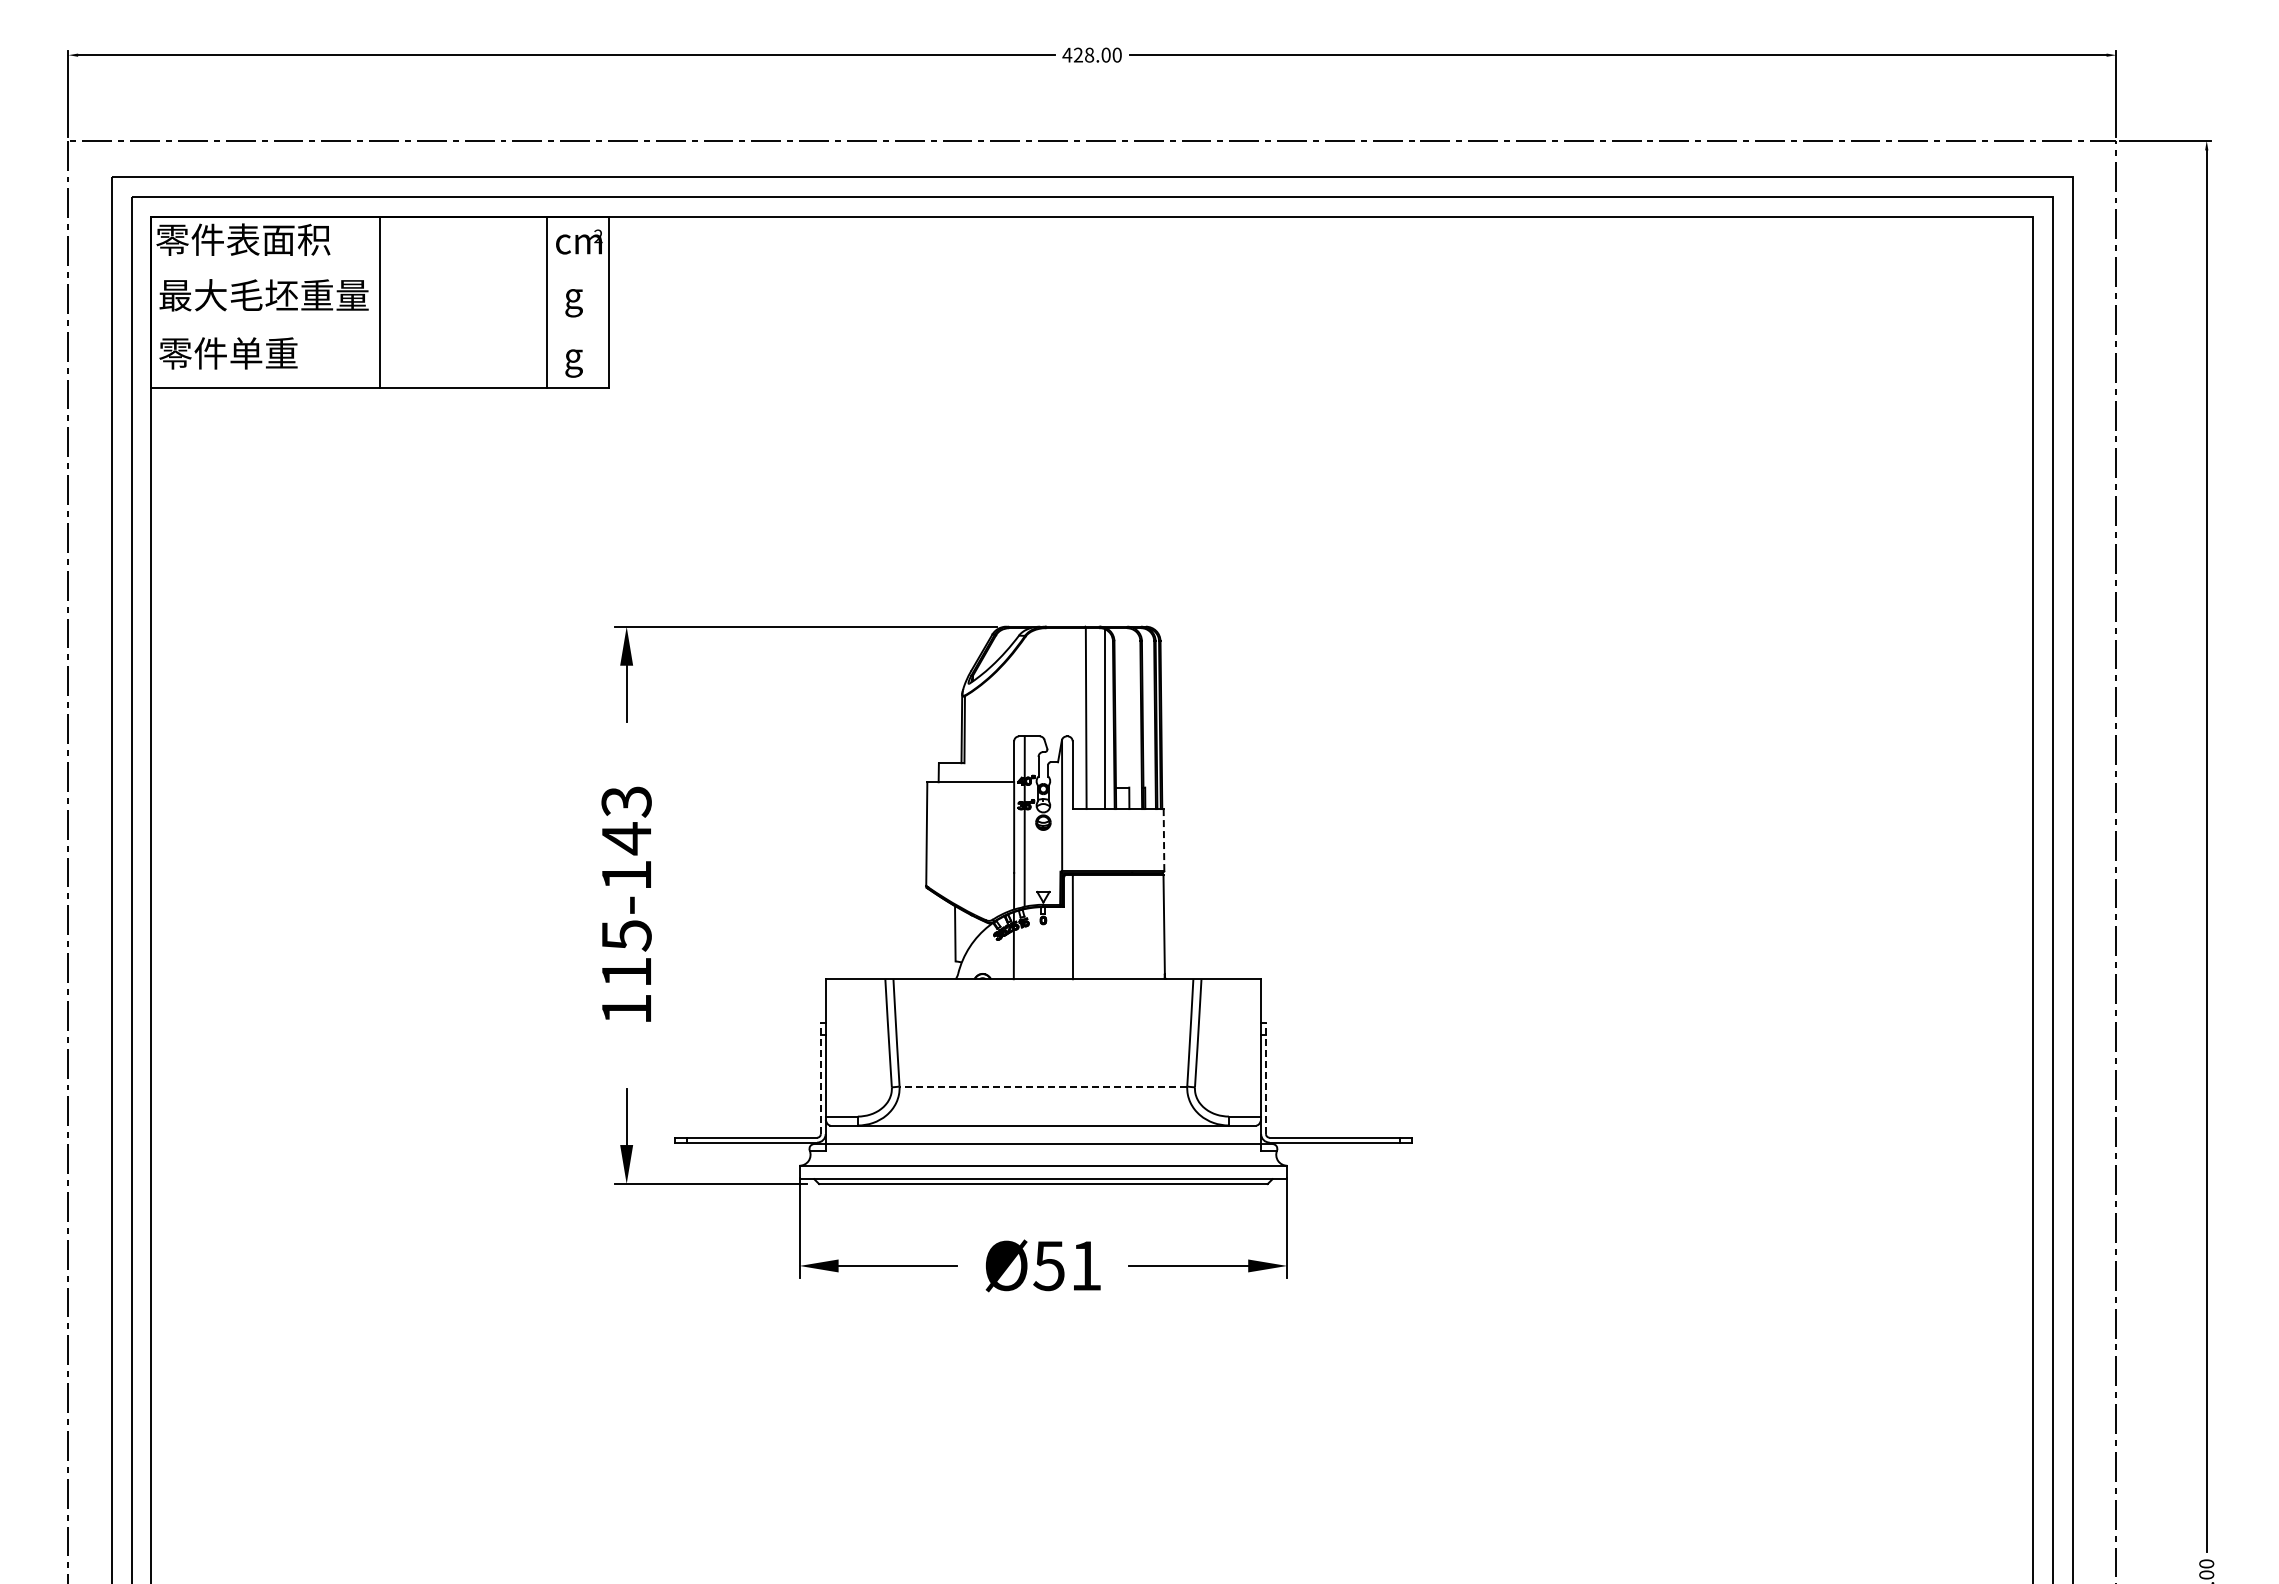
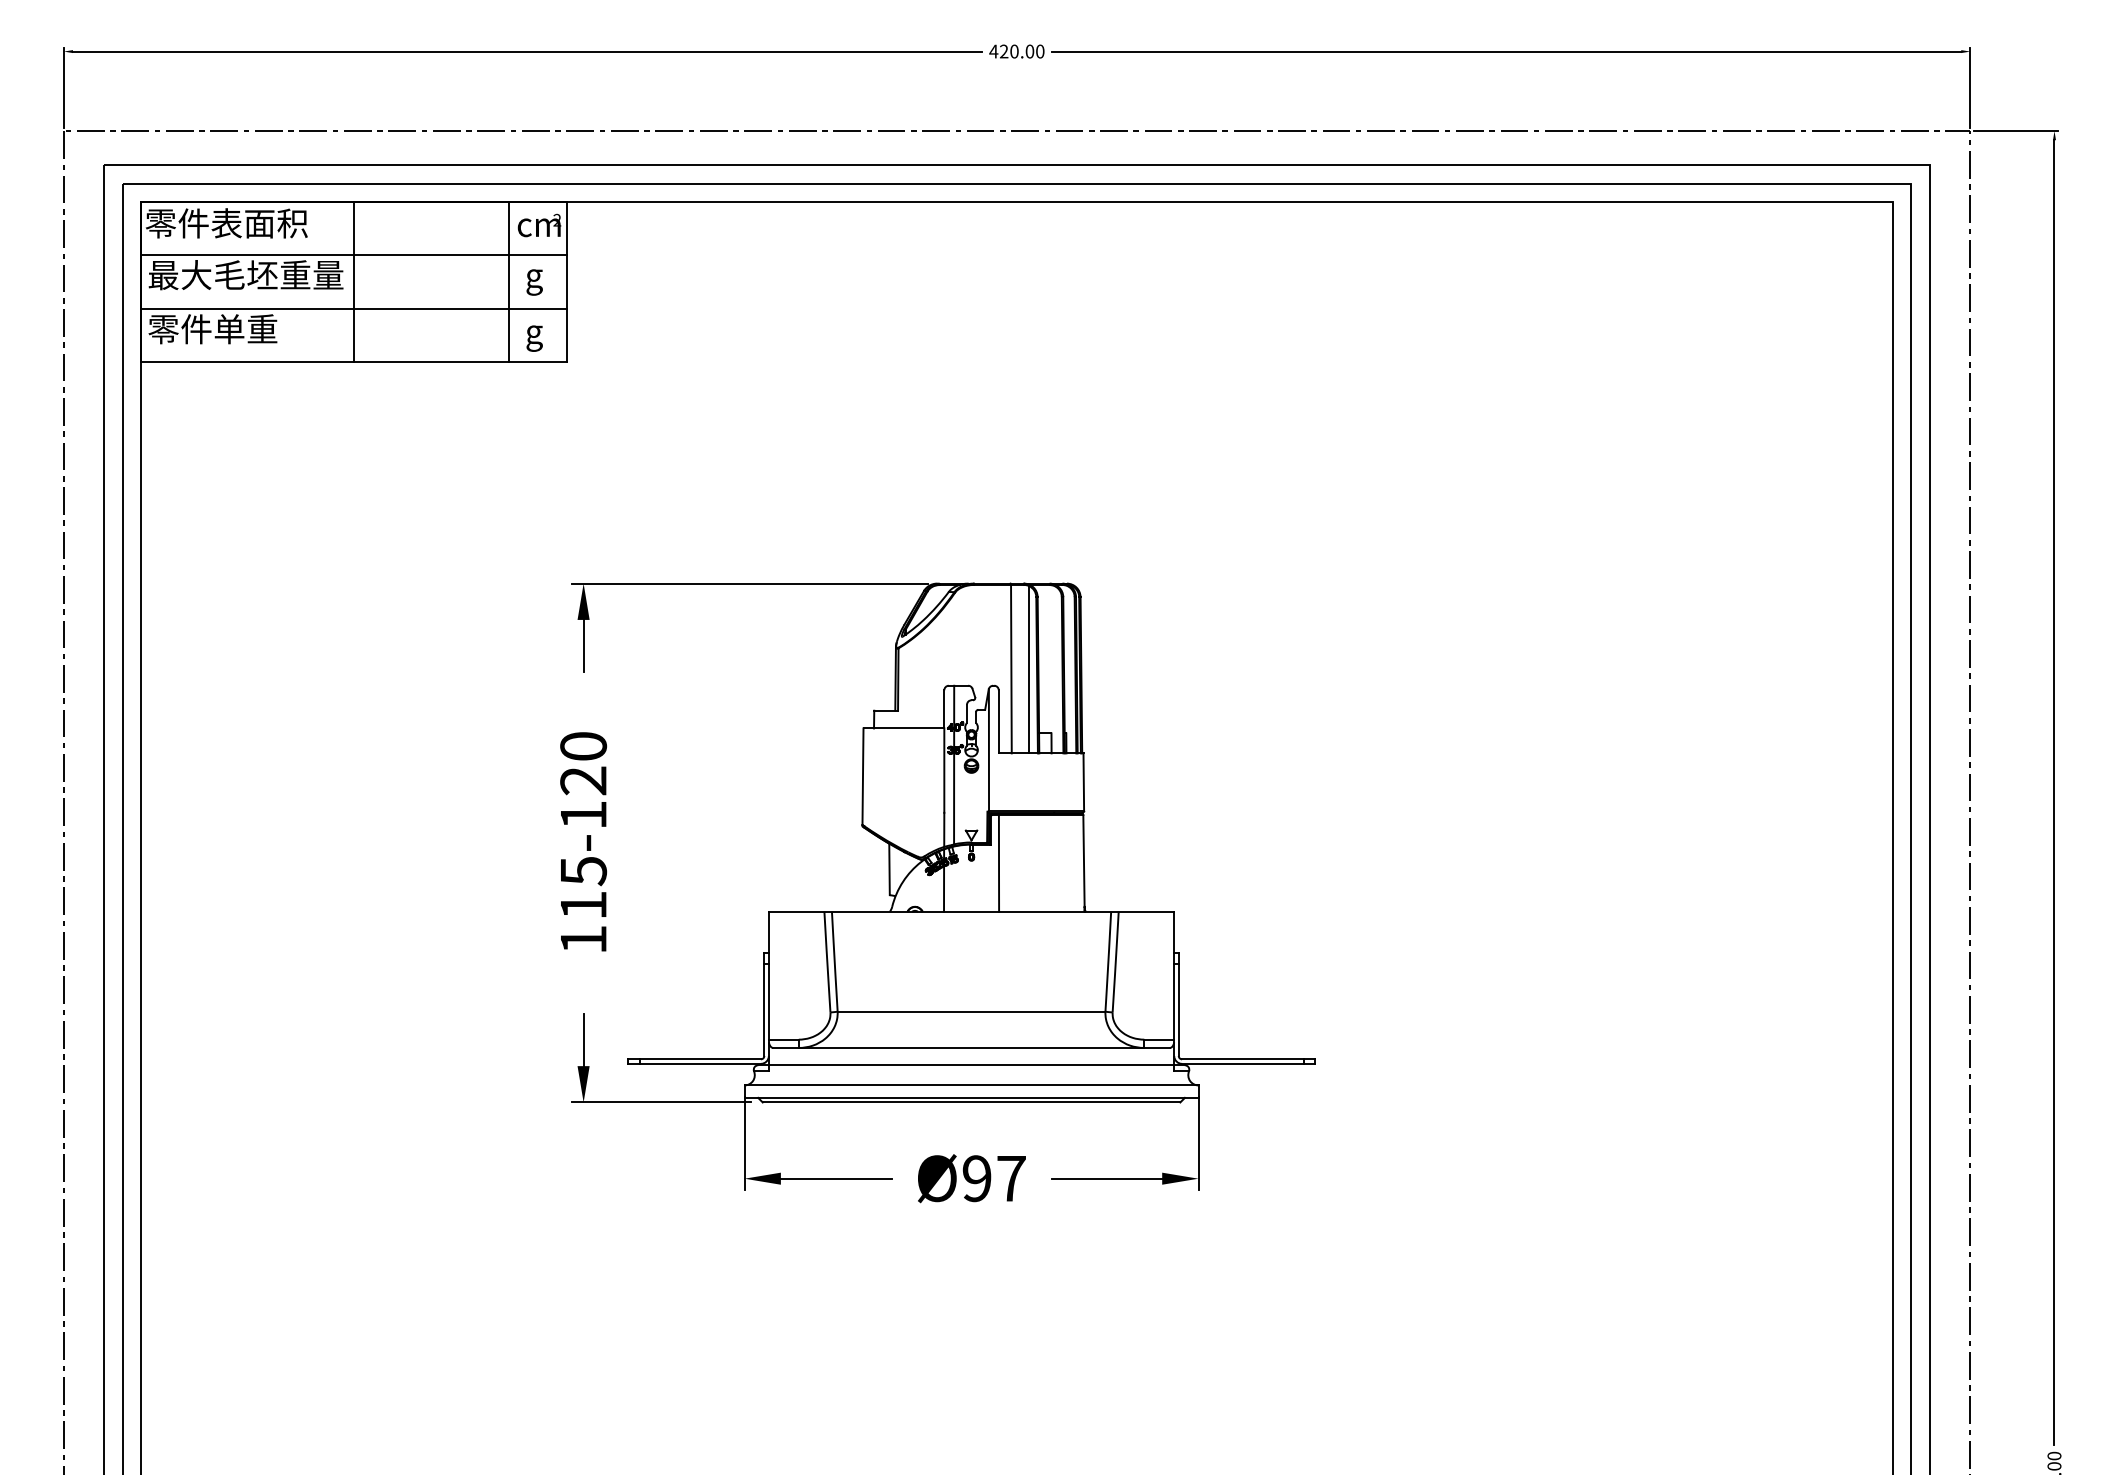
text: (1089, 55) -> (1014, 51), 428.00 -> 420.00
line: (379, 274) -> (353, 255), added
line: (379, 331) -> (353, 308), added
text: (626, 820) -> (583, 764), 115-143 -> 115-120
line: (1164, 840) -> (1084, 782), dashed -> solid
line: (820, 1078) -> (764, 1004), dashed -> solid
line: (1266, 1078) -> (1179, 1004), dashed -> solid
line: (1043, 1086) -> (971, 1011), dashed -> solid
text: (1067, 1265) -> (993, 1178), Ø51 -> Ø97

